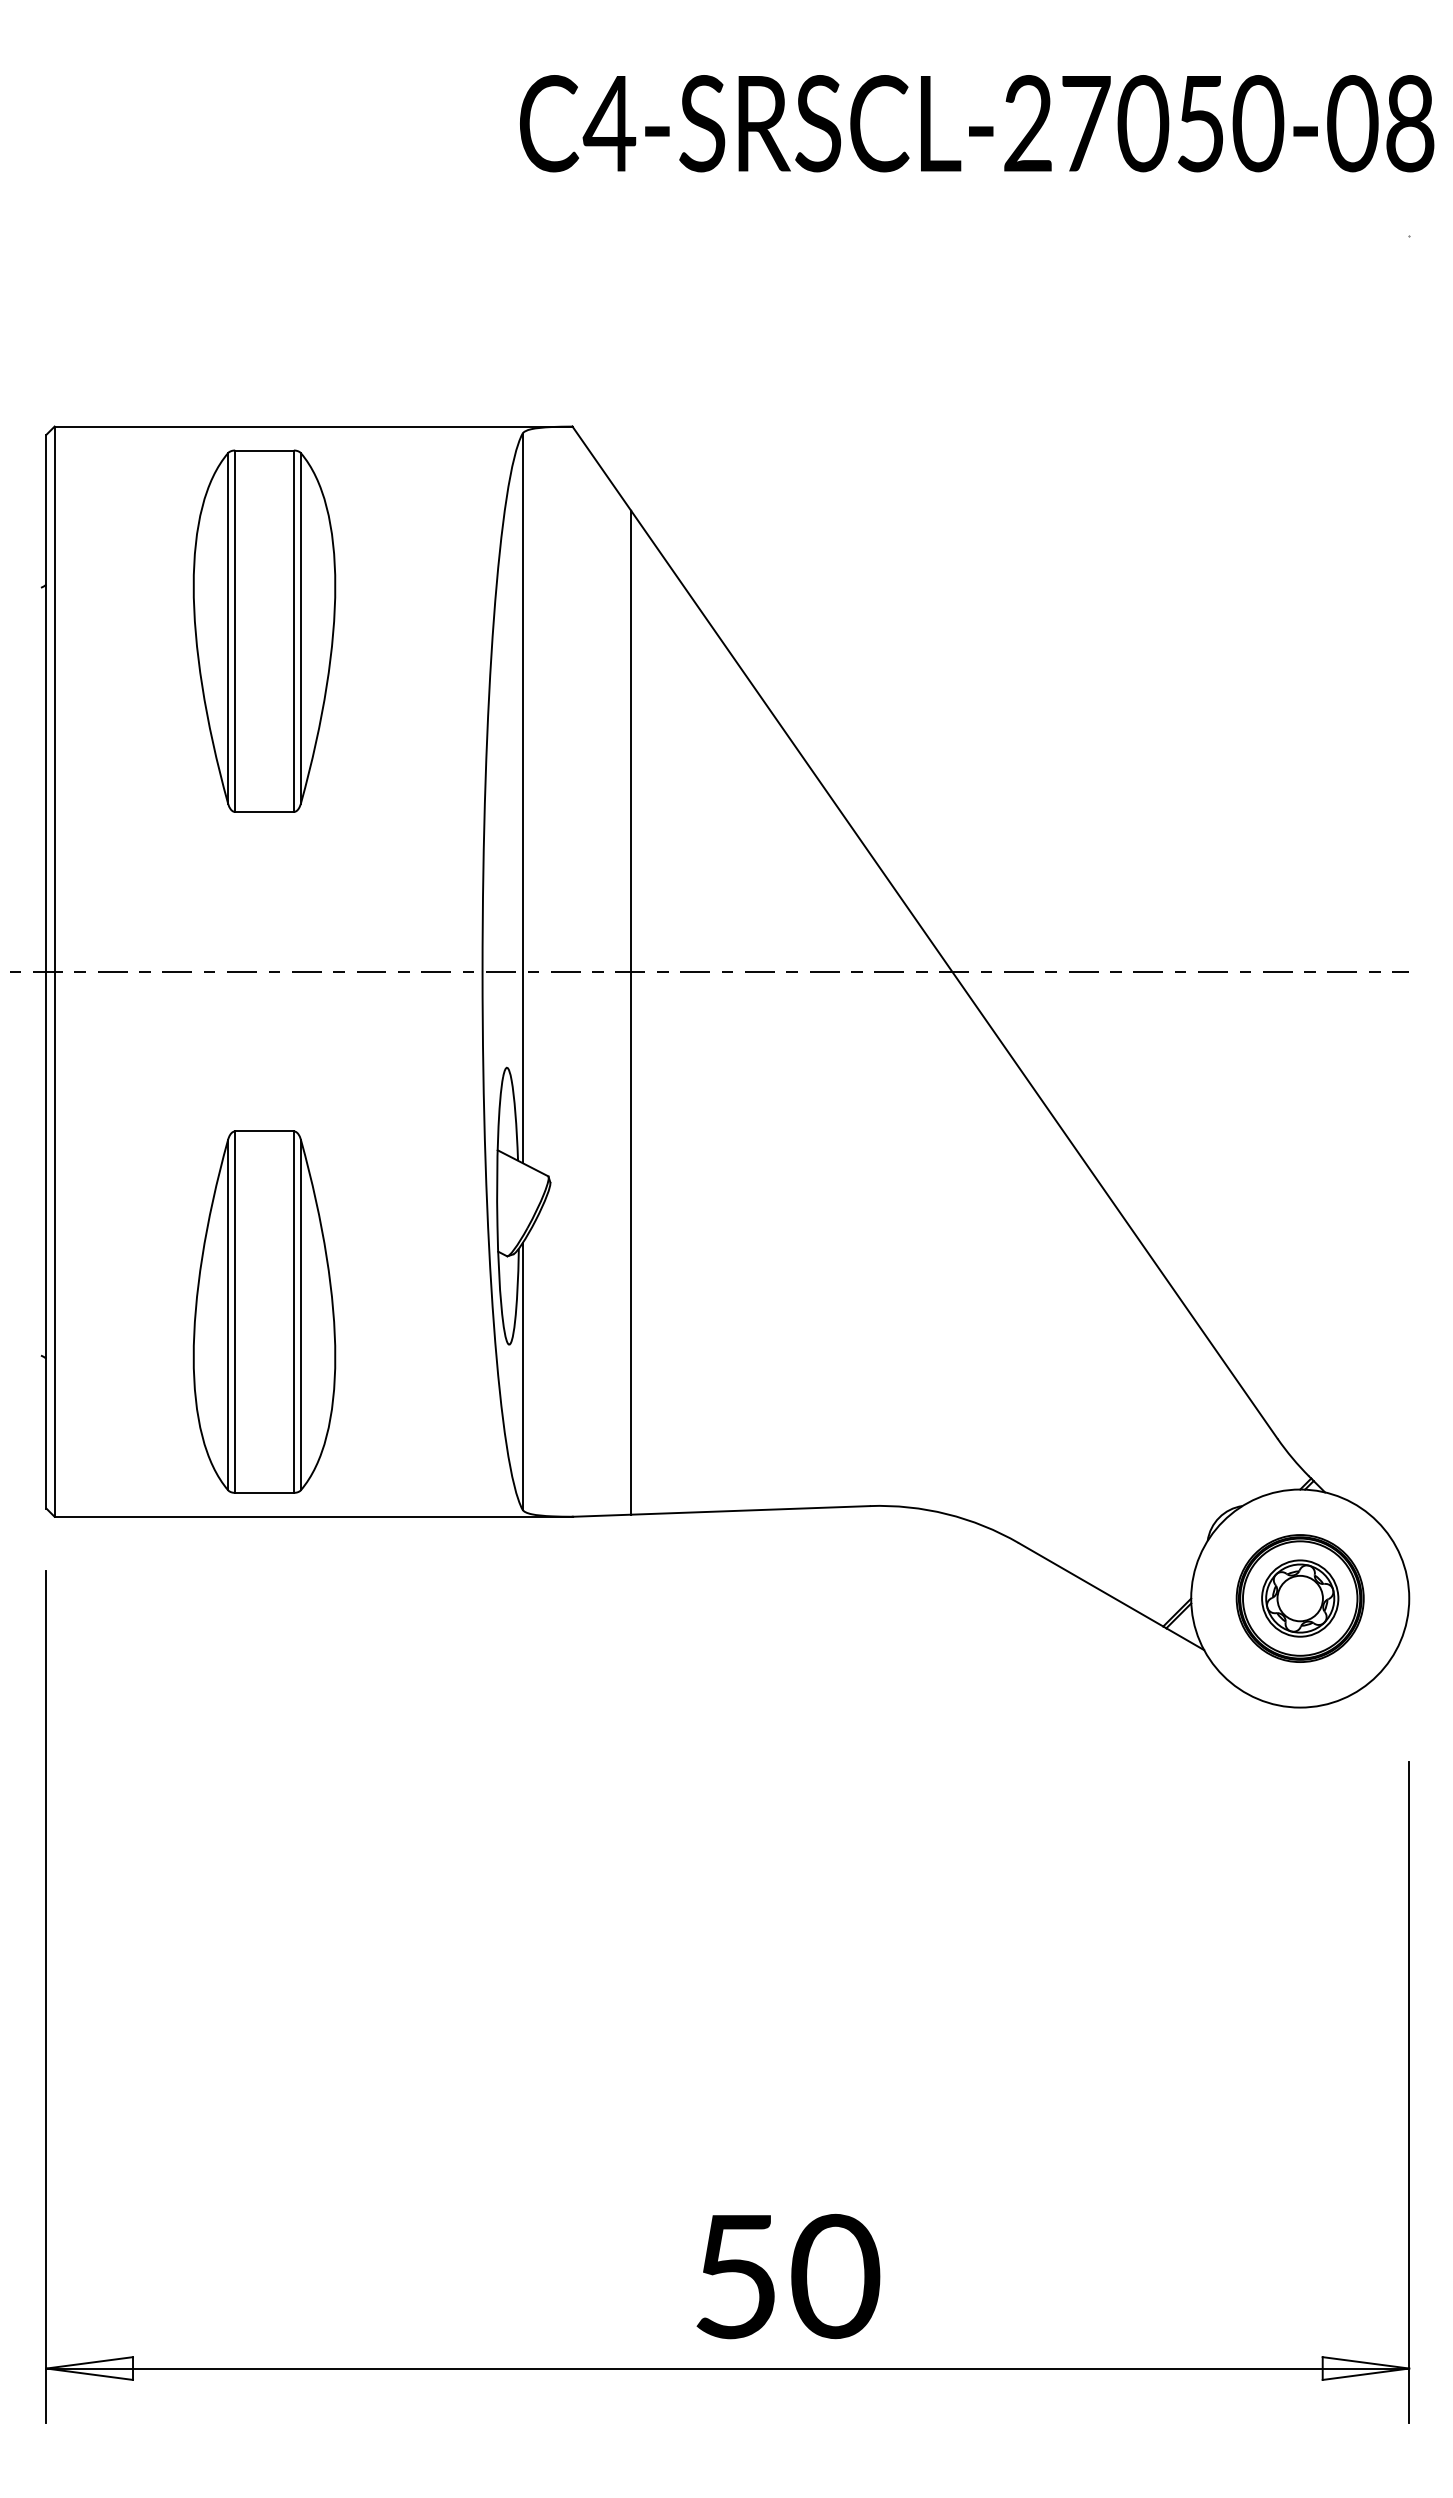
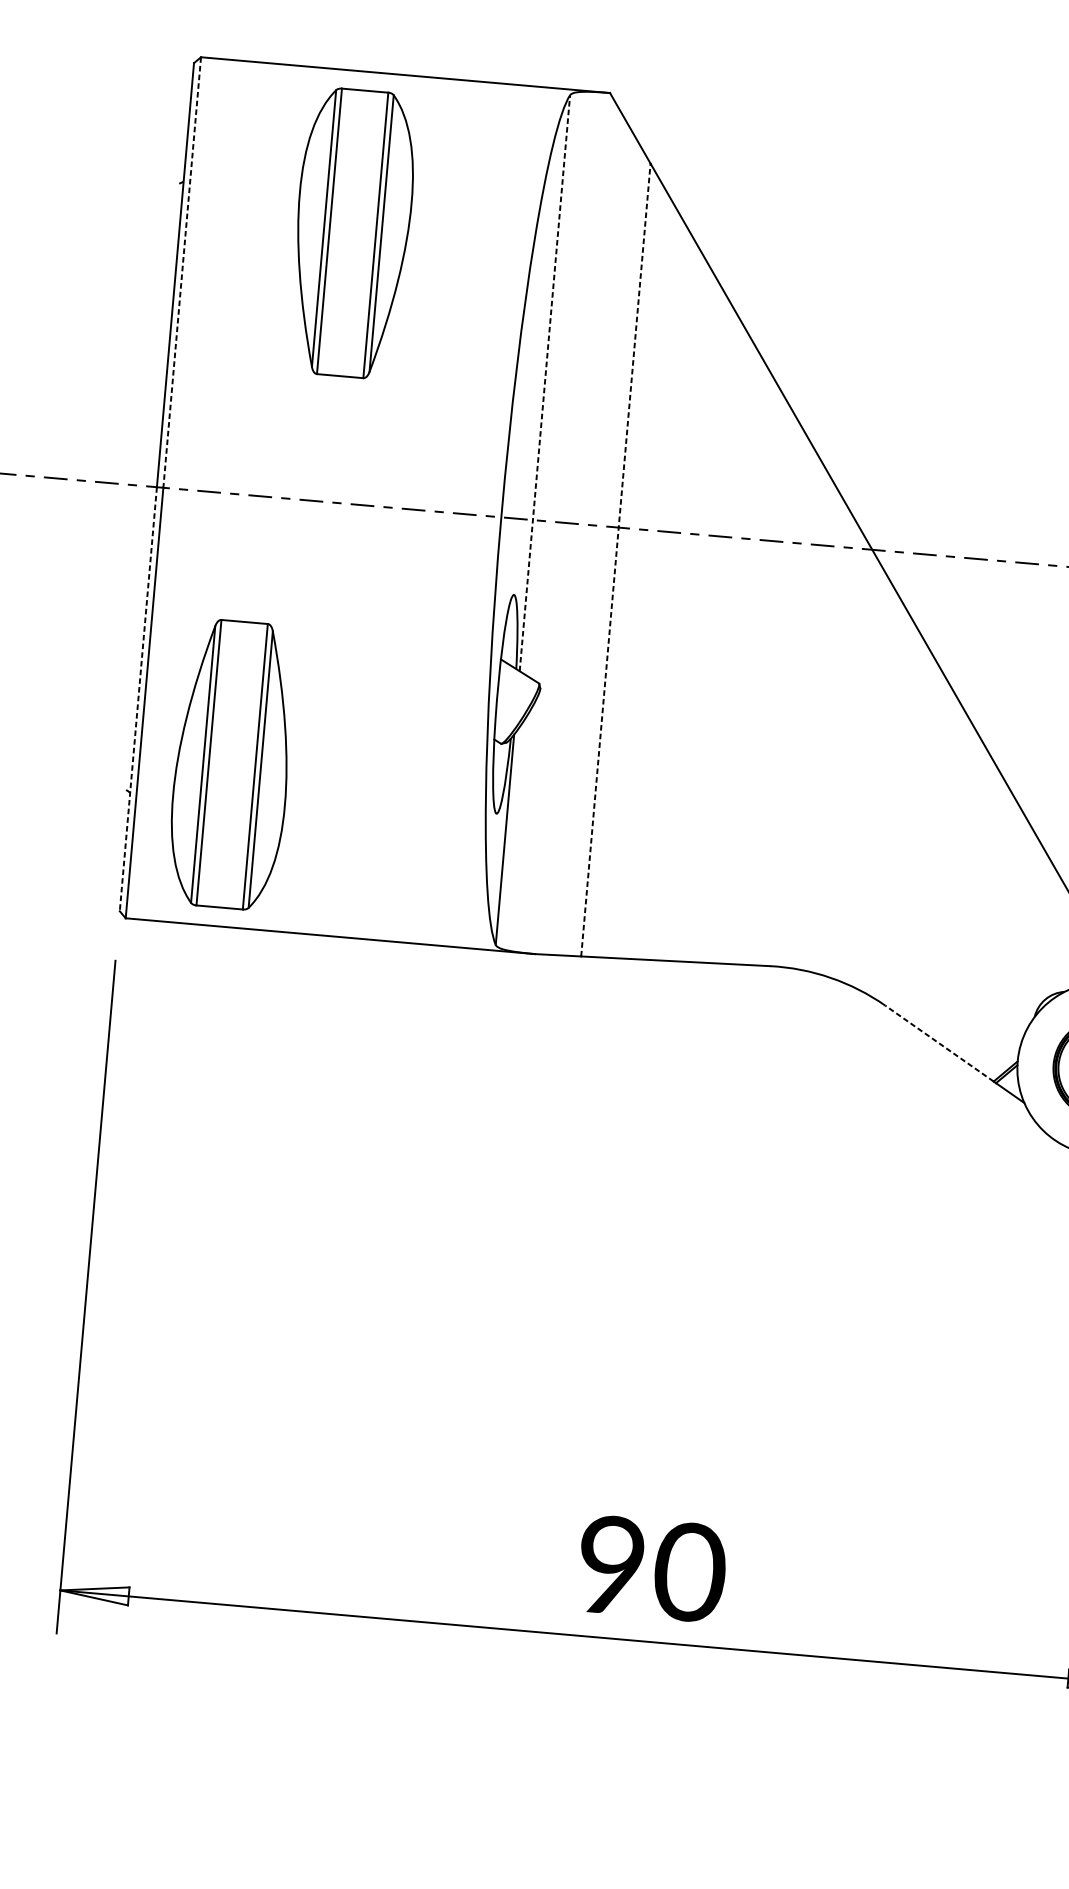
line: (54, 699) -> (182, 272), solid -> dashed
line: (522, 798) -> (544, 383), solid -> dashed
line: (631, 1012) -> (616, 559), solid -> dashed
line: (46, 1240) -> (138, 699), solid -> dashed
part: (264, 1311) -> (232, 764), moved
line: (1090, 1584) -> (939, 1043), solid -> dashed
text: (735, 2276) -> (610, 1565), 50 -> 90

